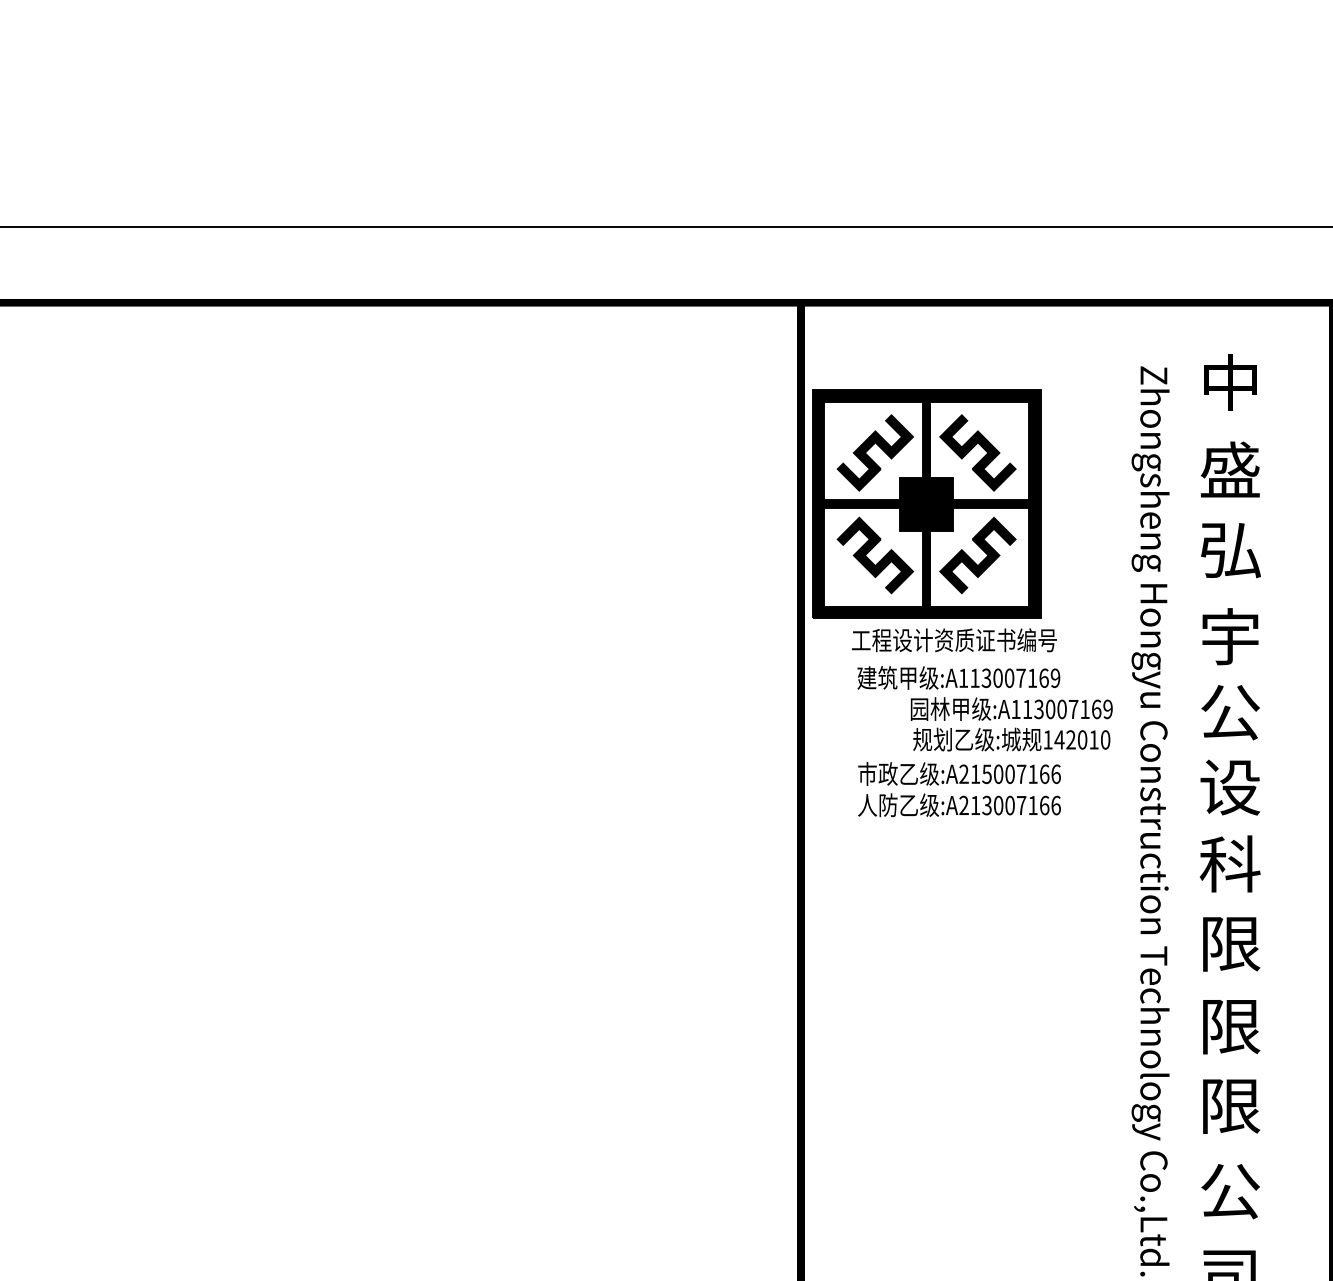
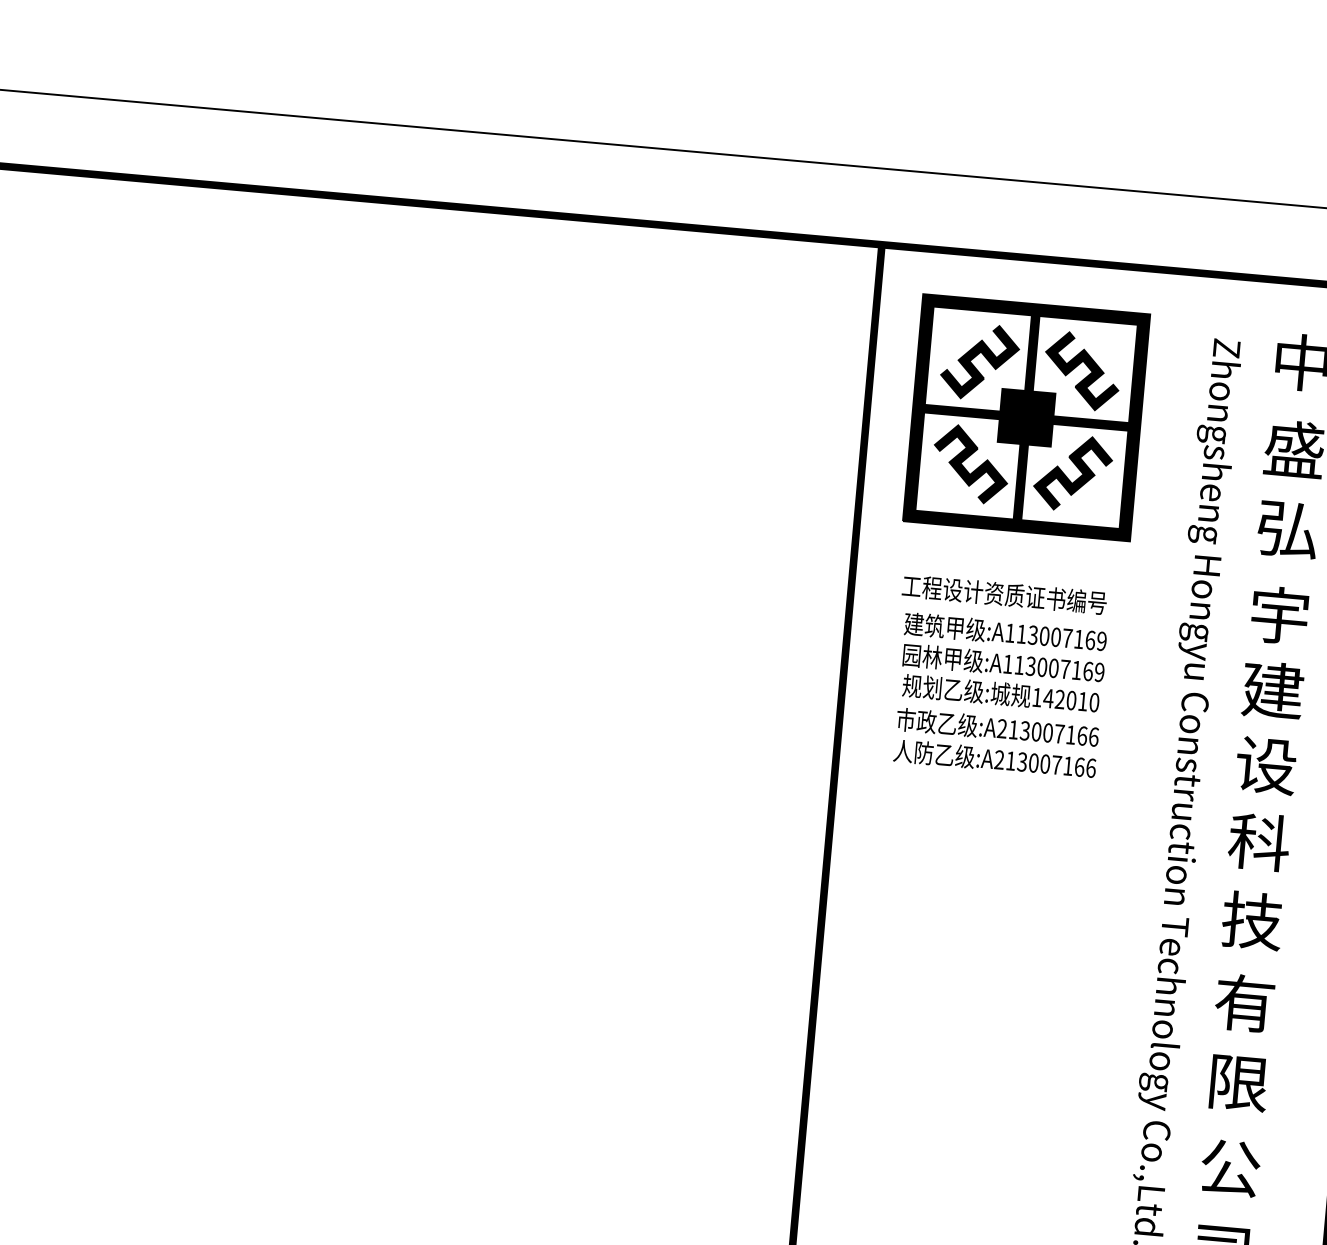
part: (926, 503) -> (1026, 417), moved
text: (1230, 711) -> (1273, 690), 公 -> 建
text: (1011, 724) -> (1002, 678), moved
text: (986, 773) -> (1024, 730), :A215007166 -> :A213007166
text: (1229, 942) -> (1251, 920), 限 -> 技
text: (1230, 1025) -> (1245, 1002), 限 -> 有

